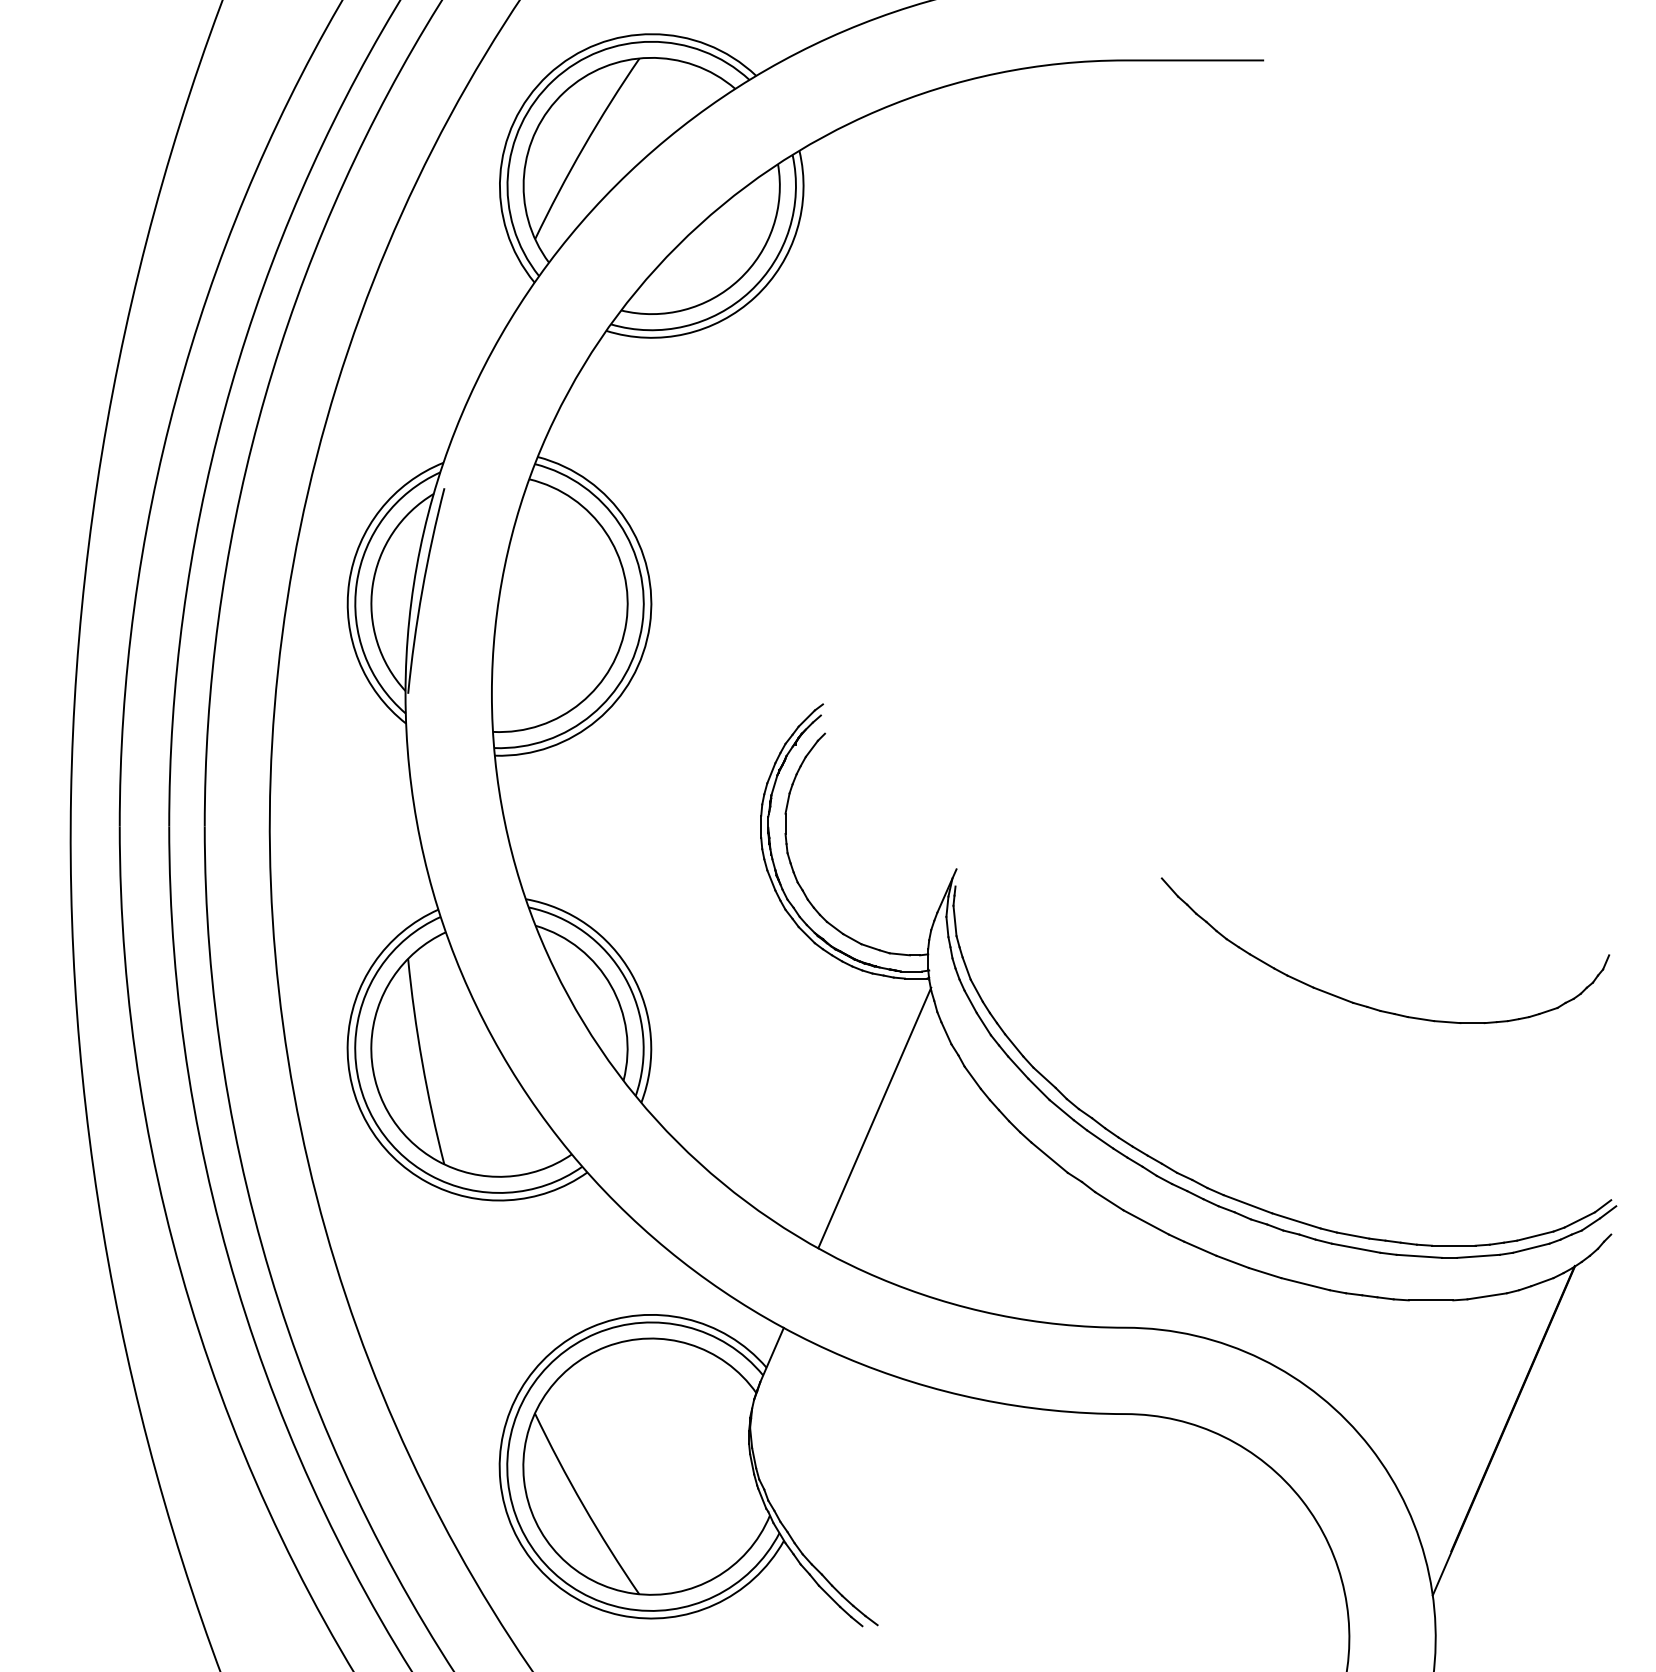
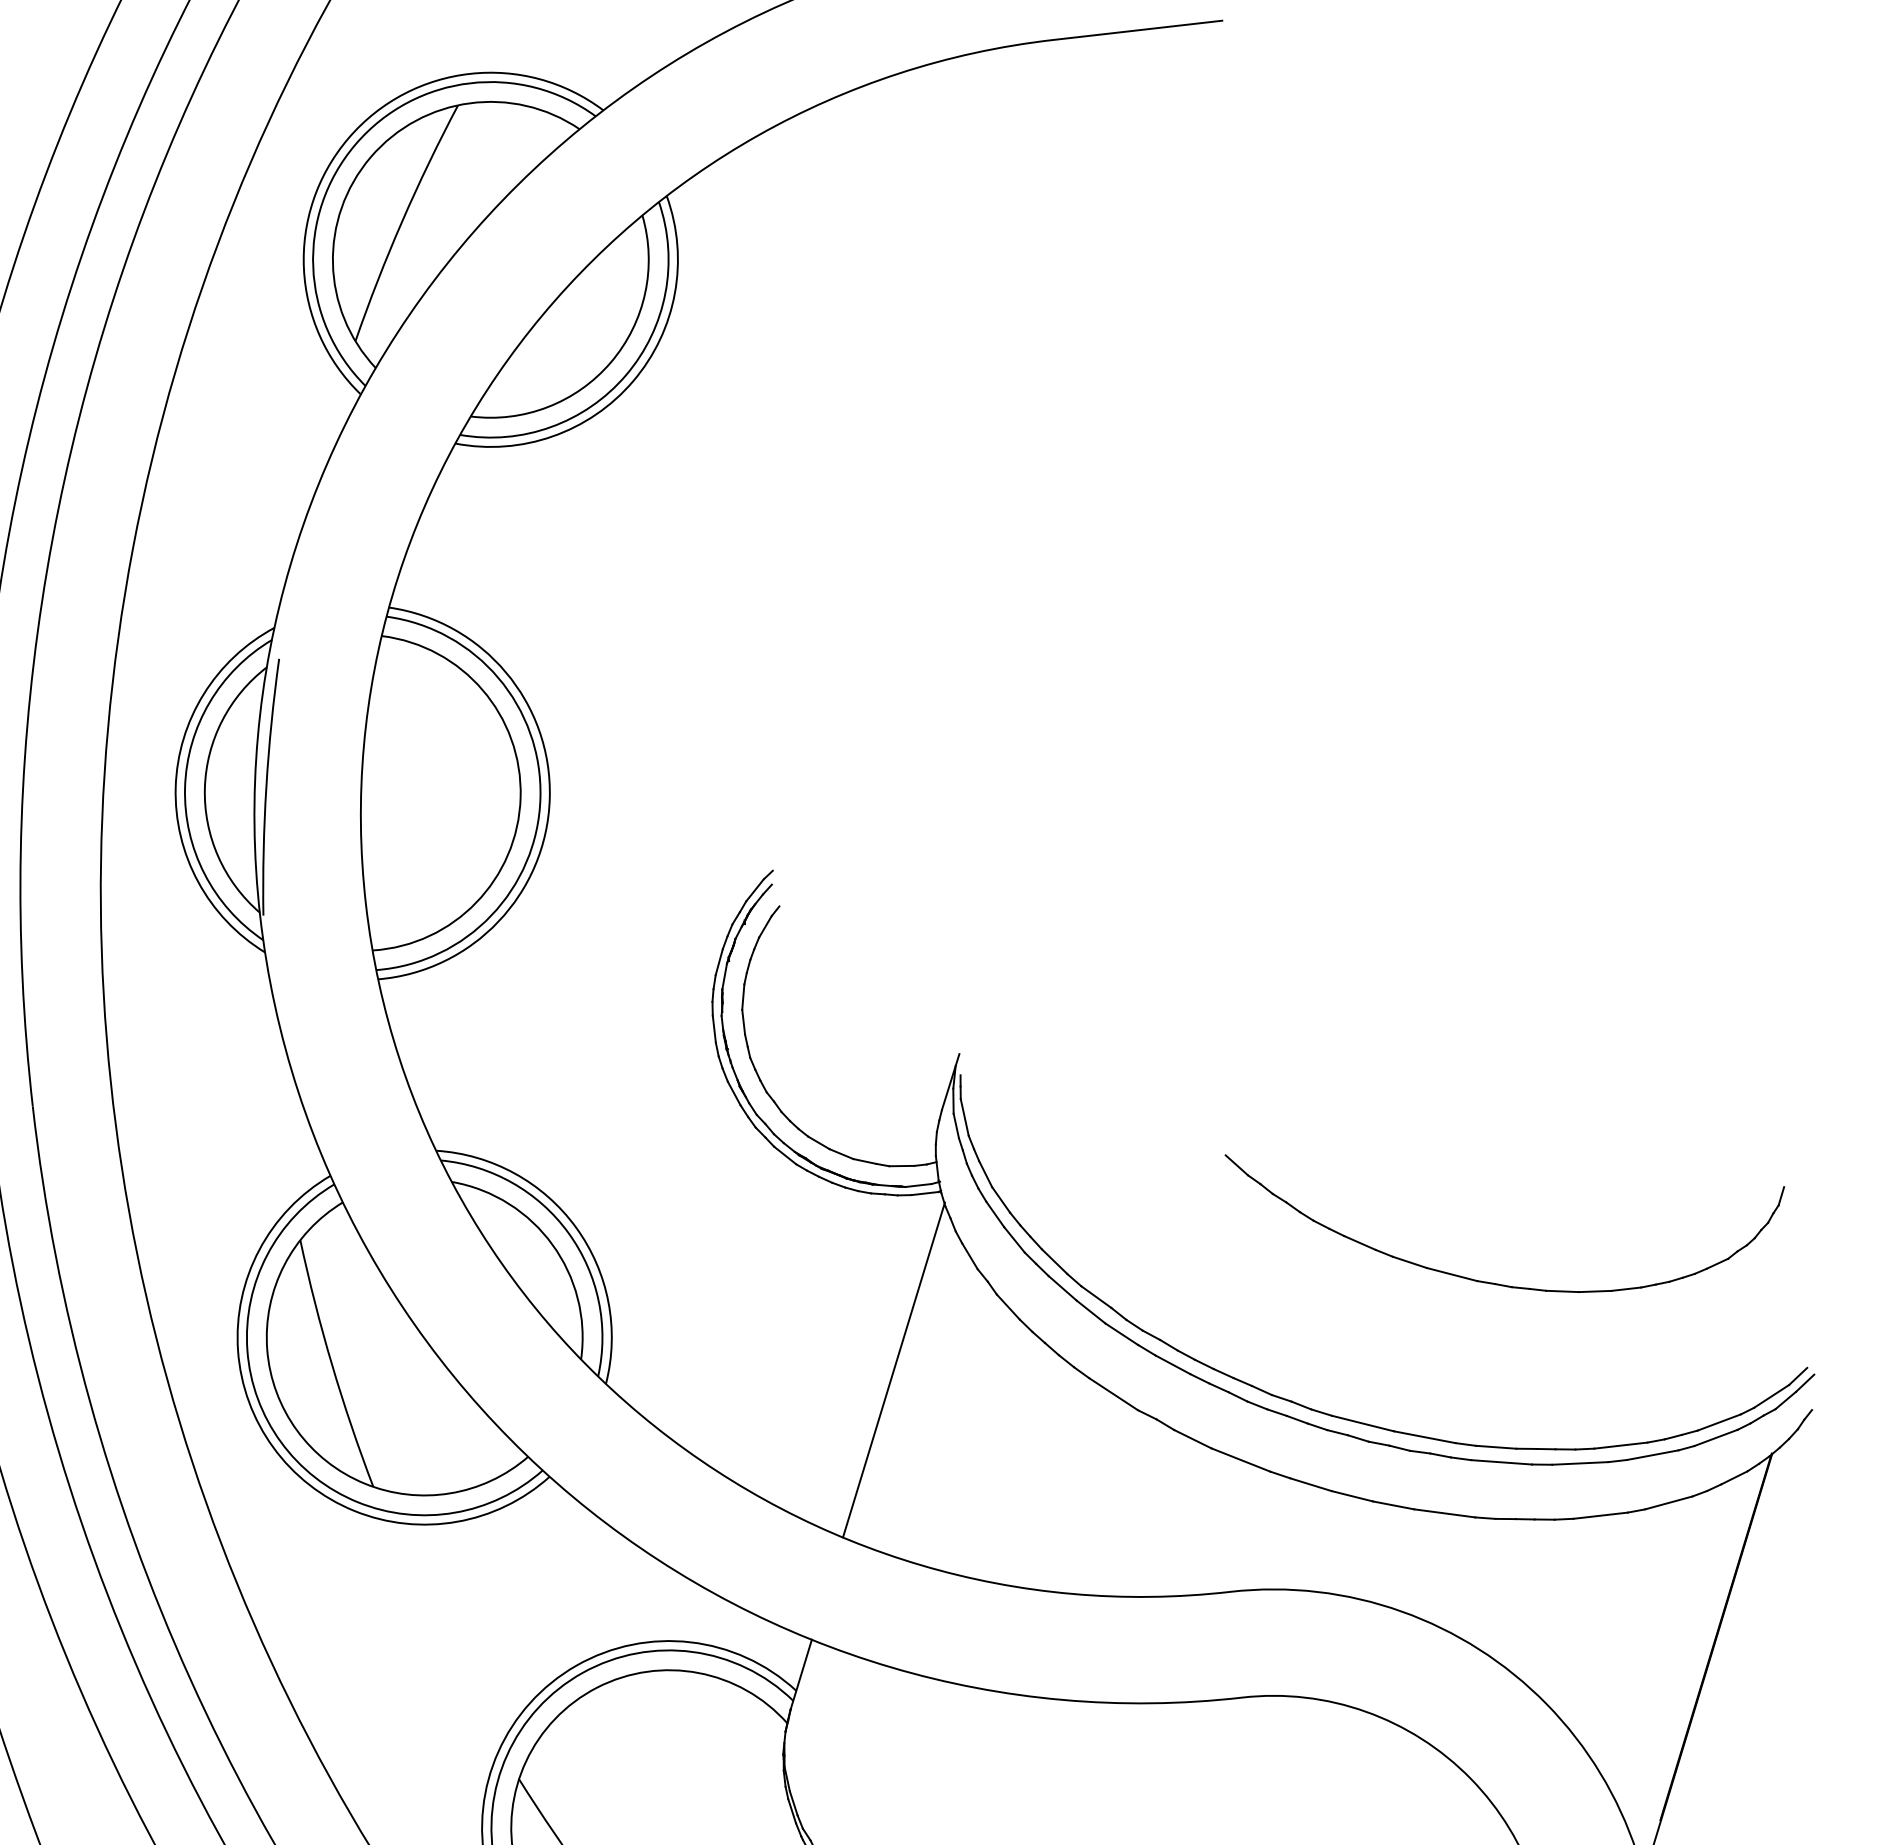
part: (1366, 1005) -> (1493, 1282), moved

